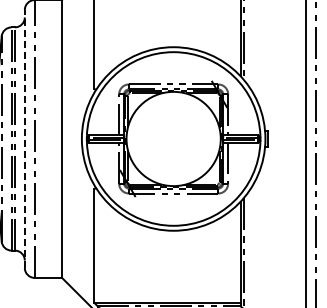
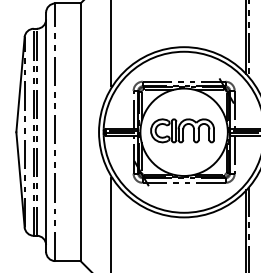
part: (171, 137) -> (182, 130), added
line: (24, 138) -> (45, 131), dashed -> solid

